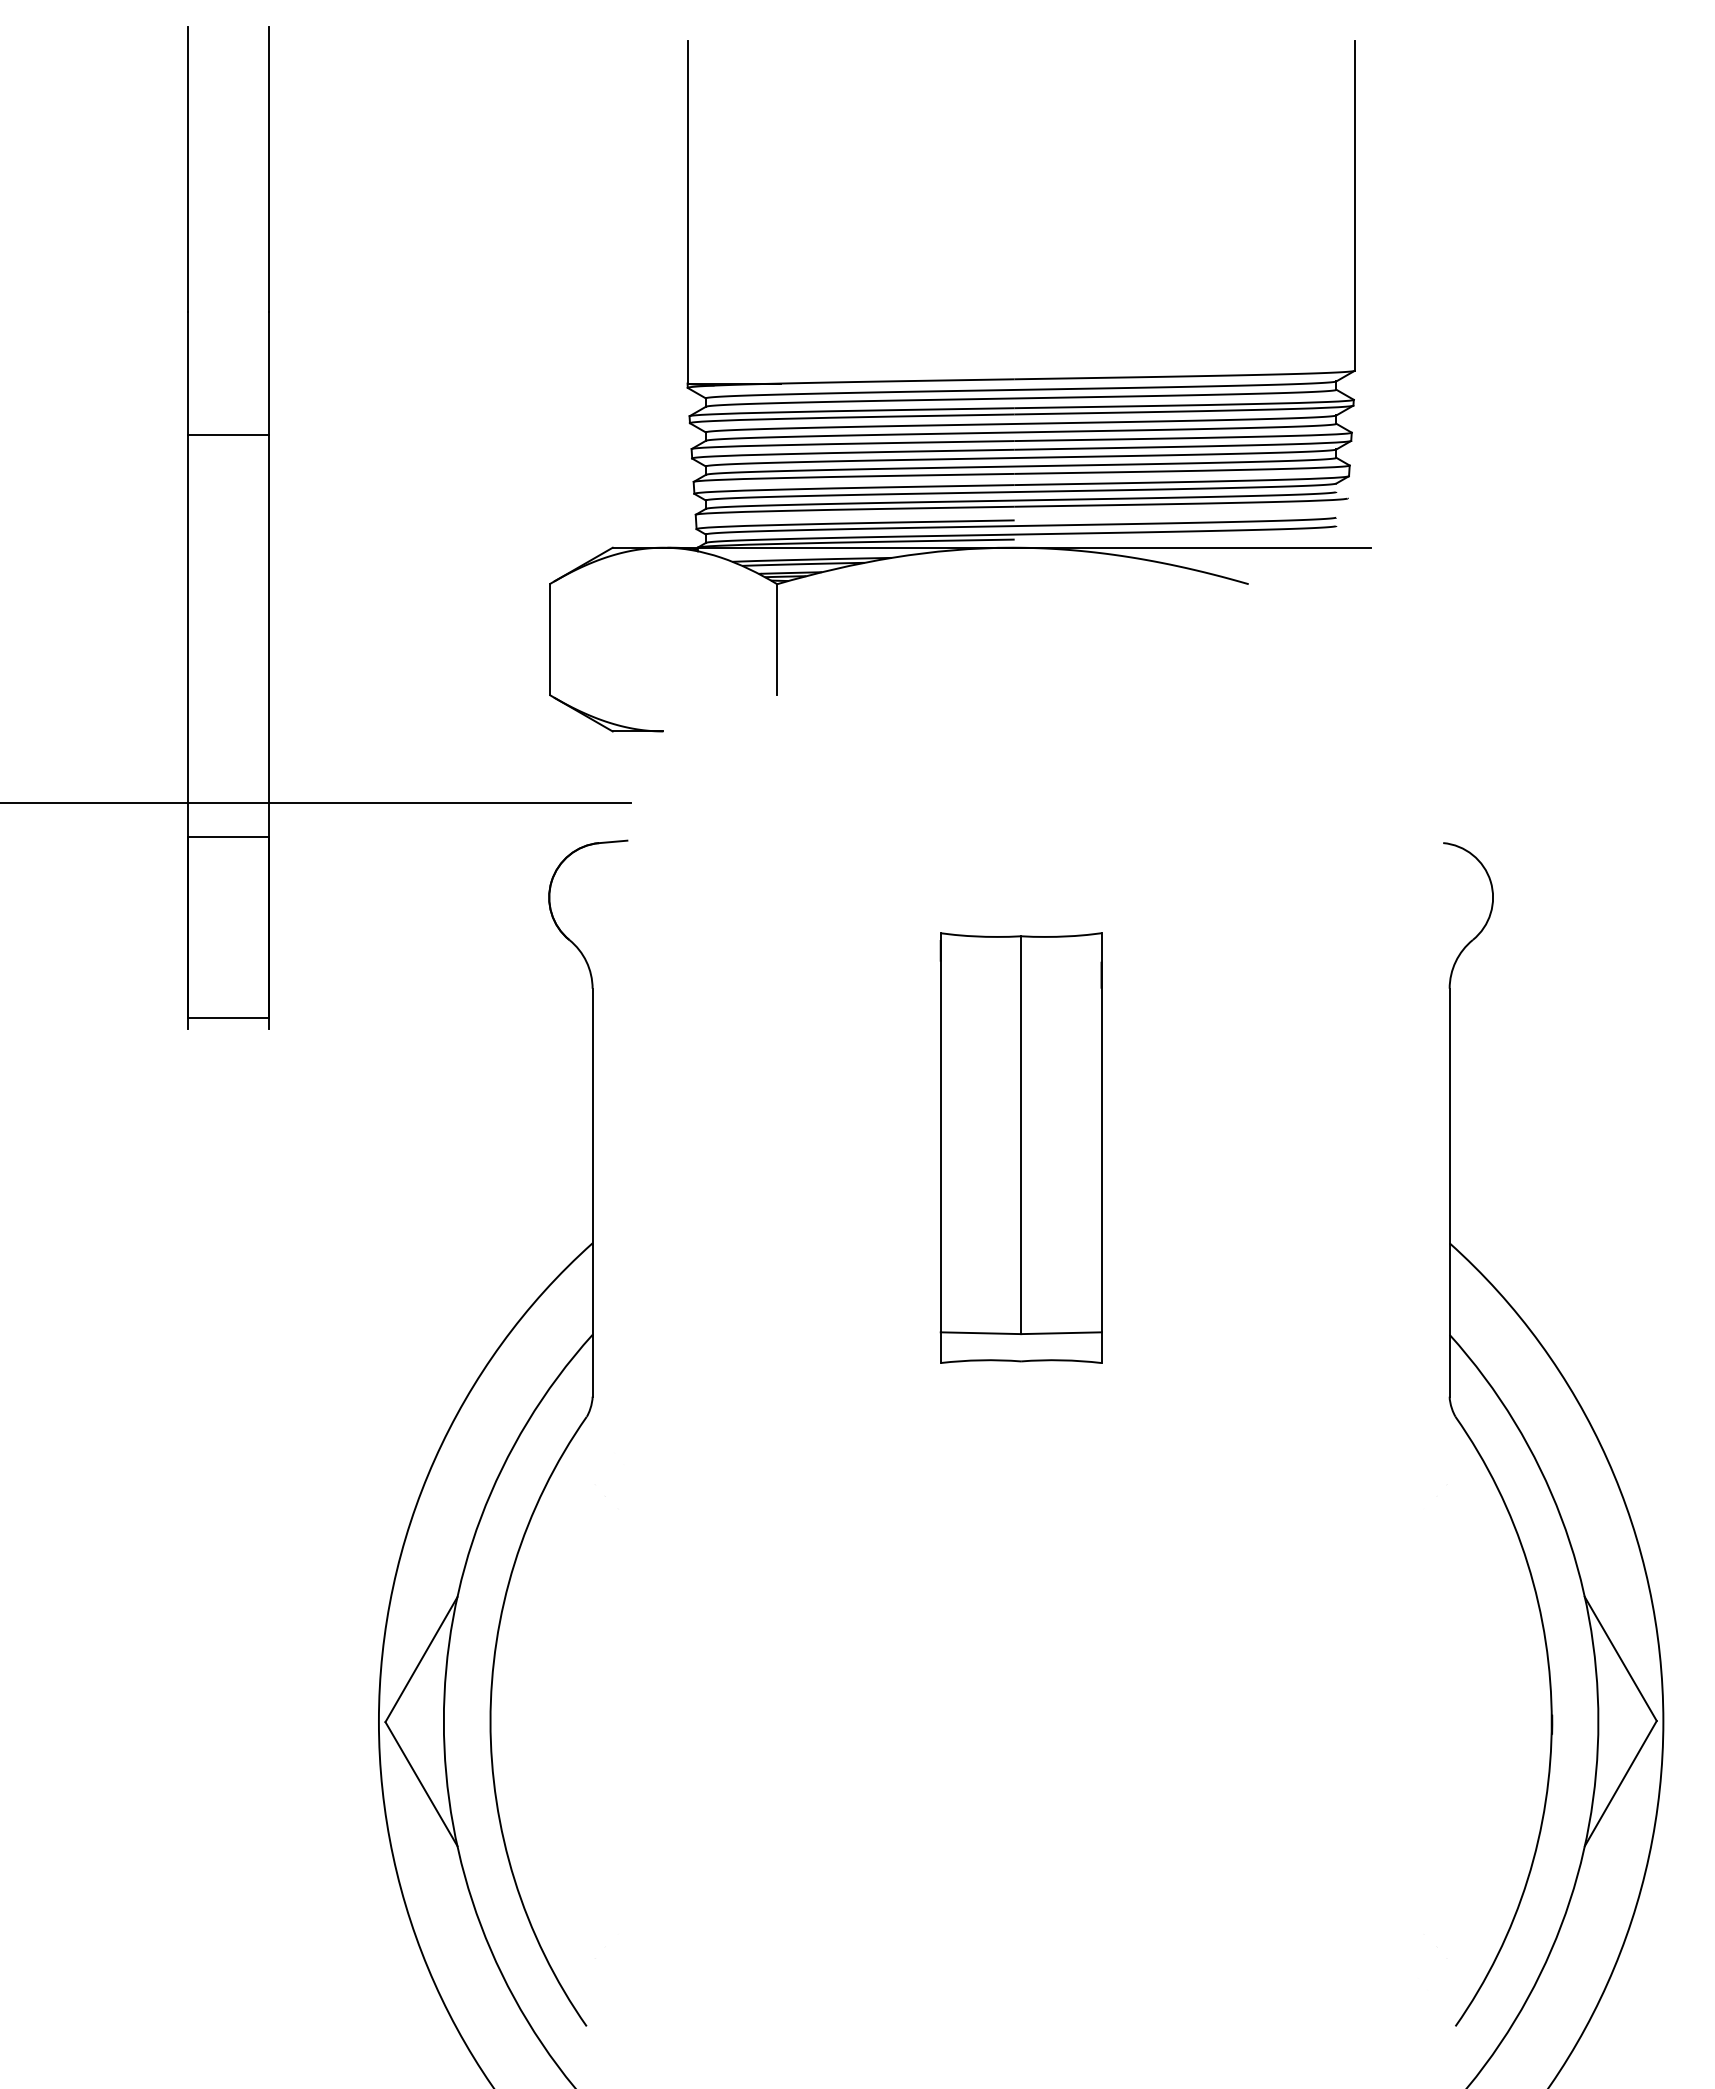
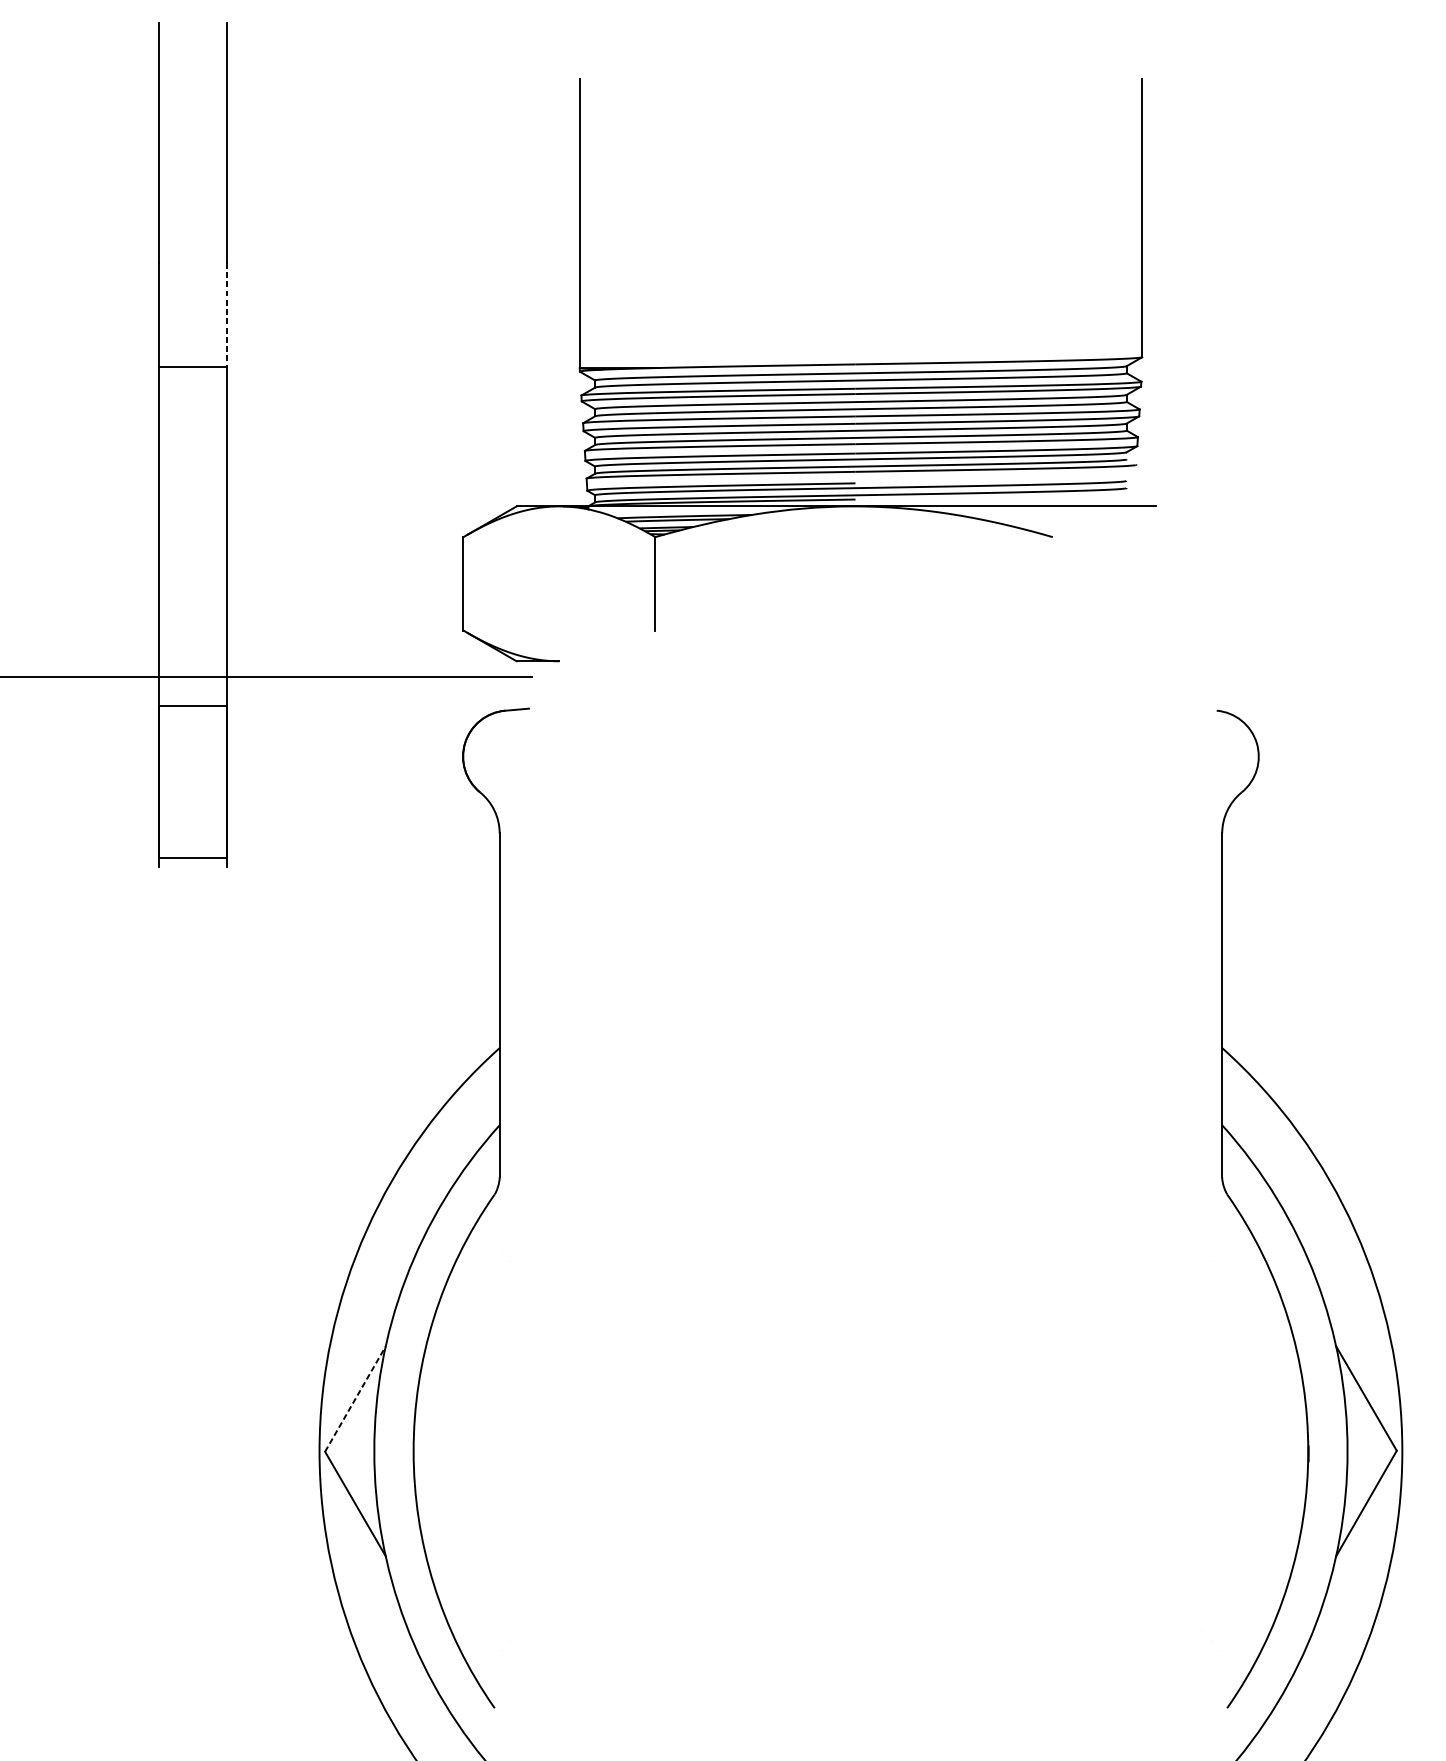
line: (268, 373) -> (226, 314), solid -> dashed
part: (960, 386) -> (809, 370), moved
part: (1020, 1147) -> (860, 967), removed
line: (421, 1659) -> (355, 1398), solid -> dashed

